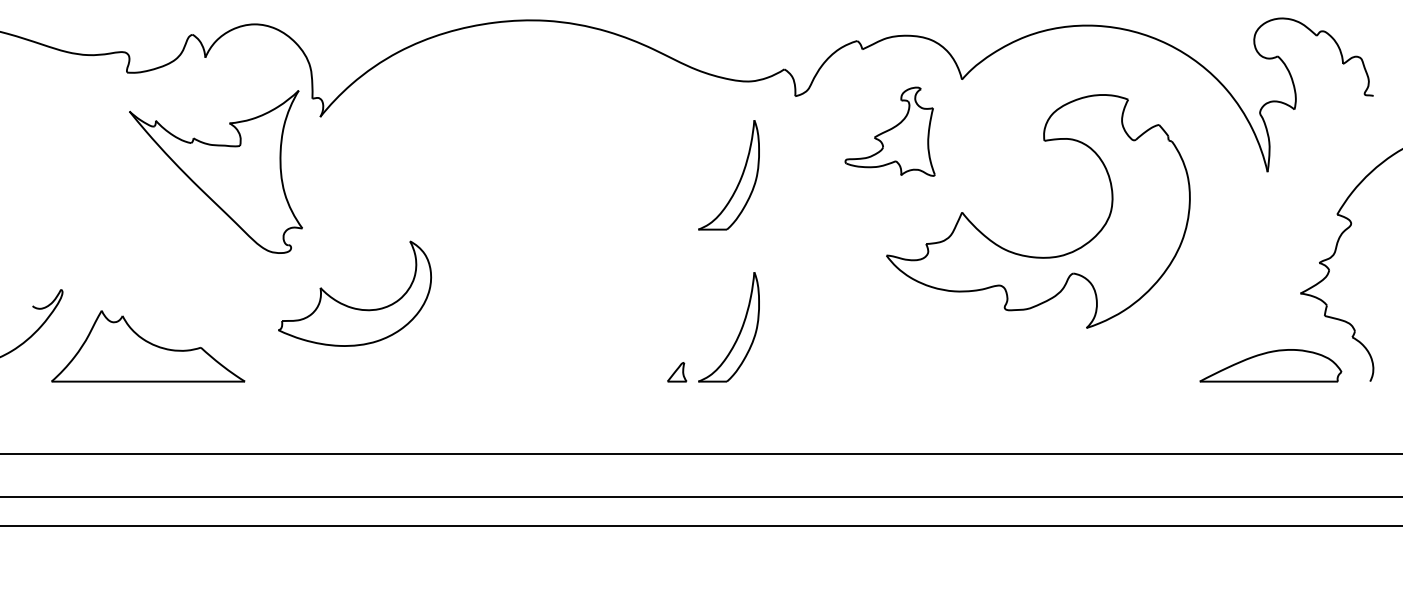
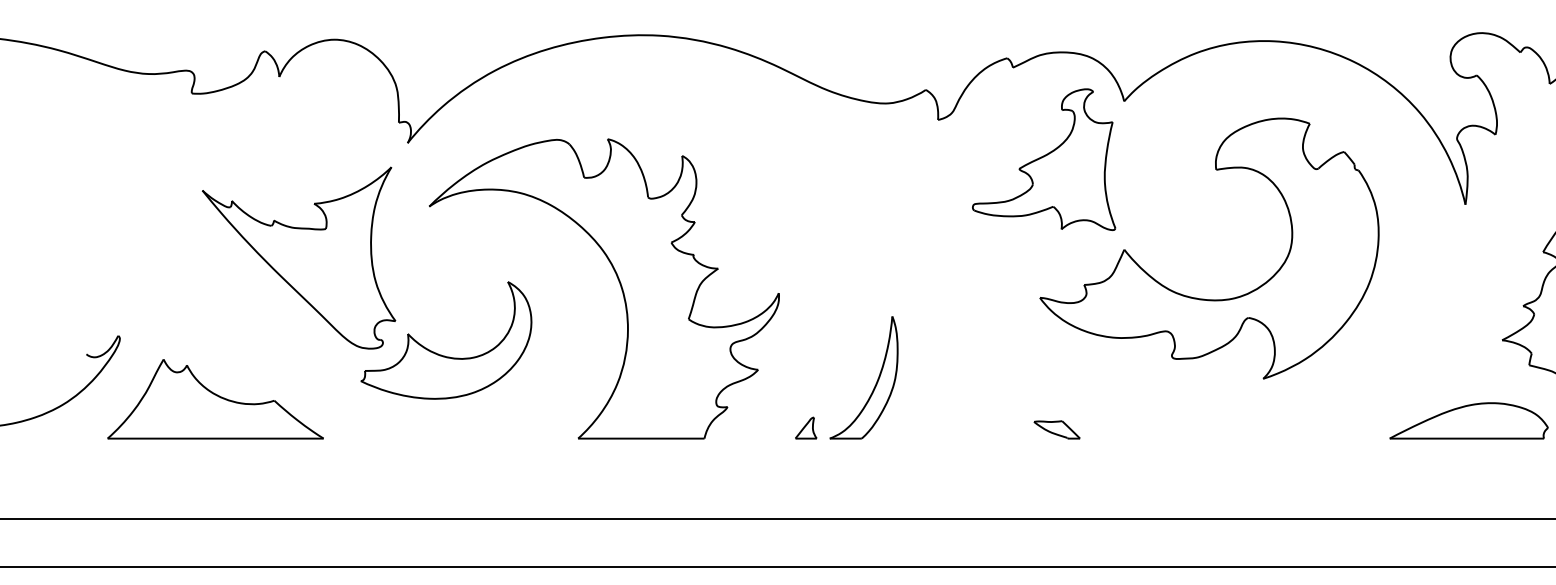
part: (889, 131) -> (1043, 159), size x1.43
part: (215, 171) -> (298, 257), moved
part: (738, 181) -> (874, 215), removed
part: (508, 240) -> (617, 281), added
part: (901, 373) -> (1056, 429), added

